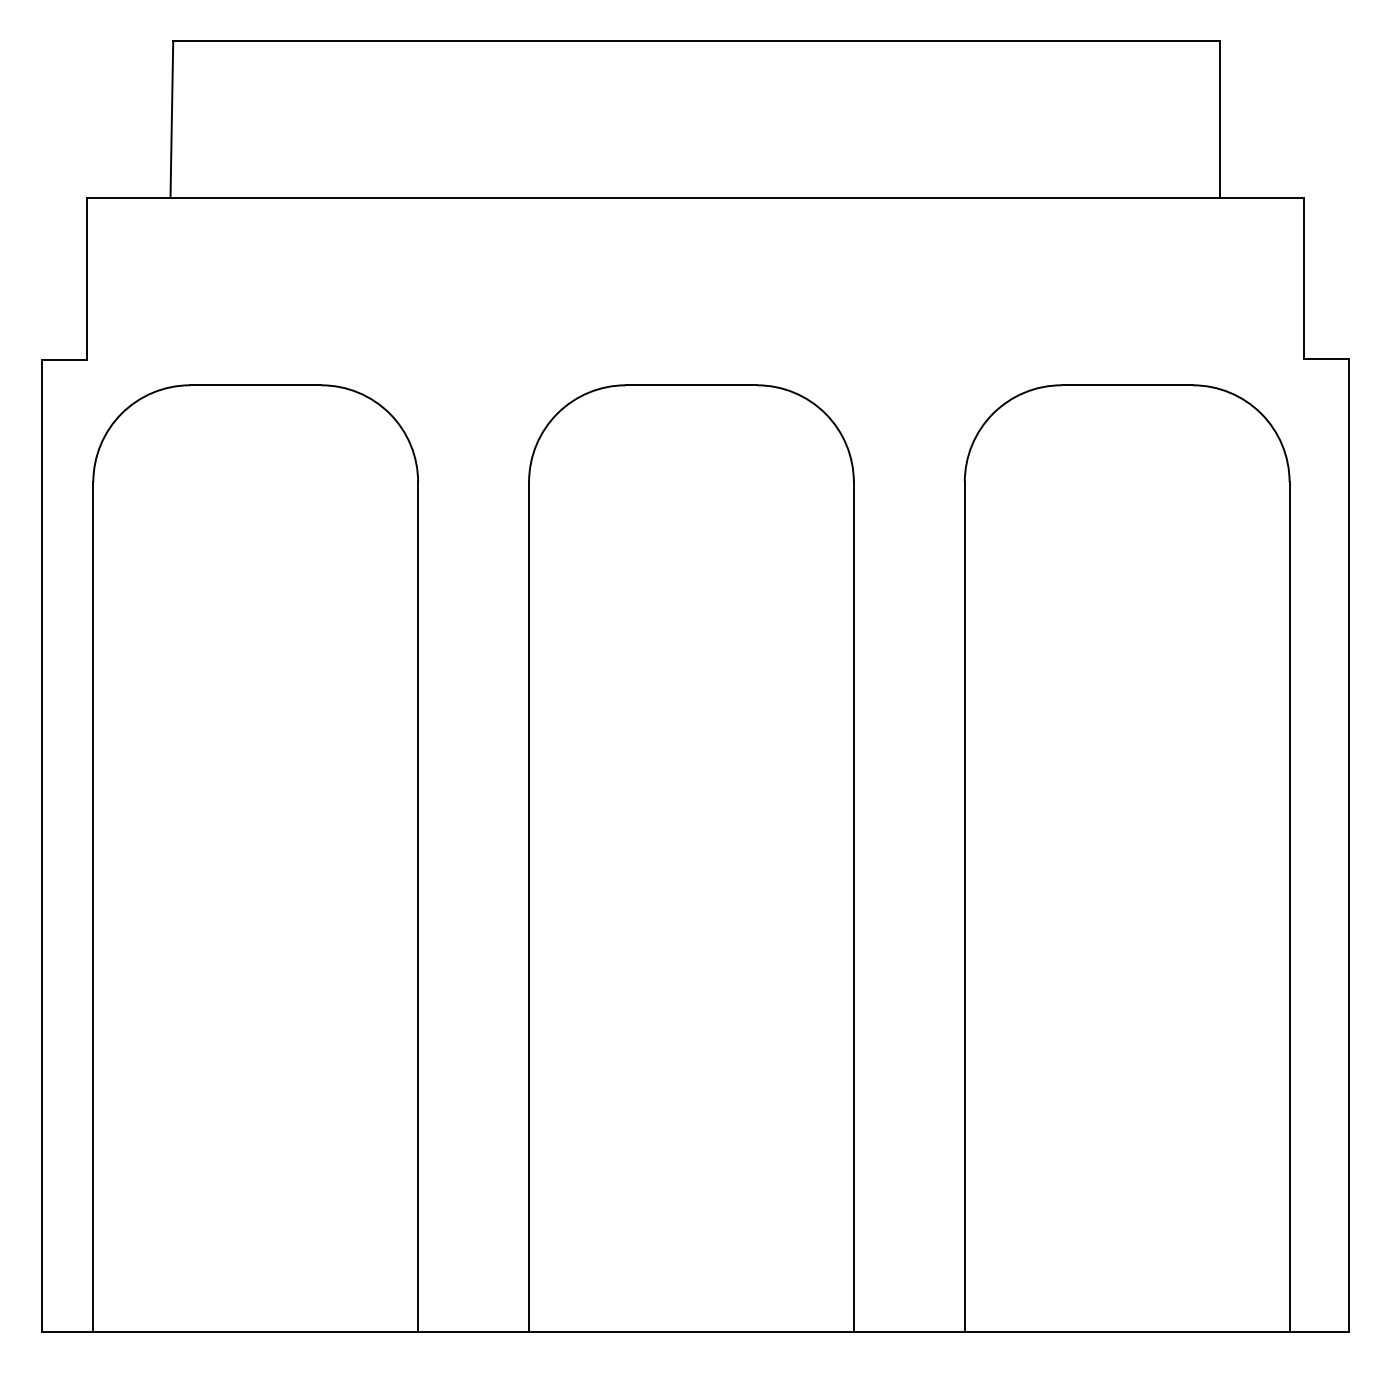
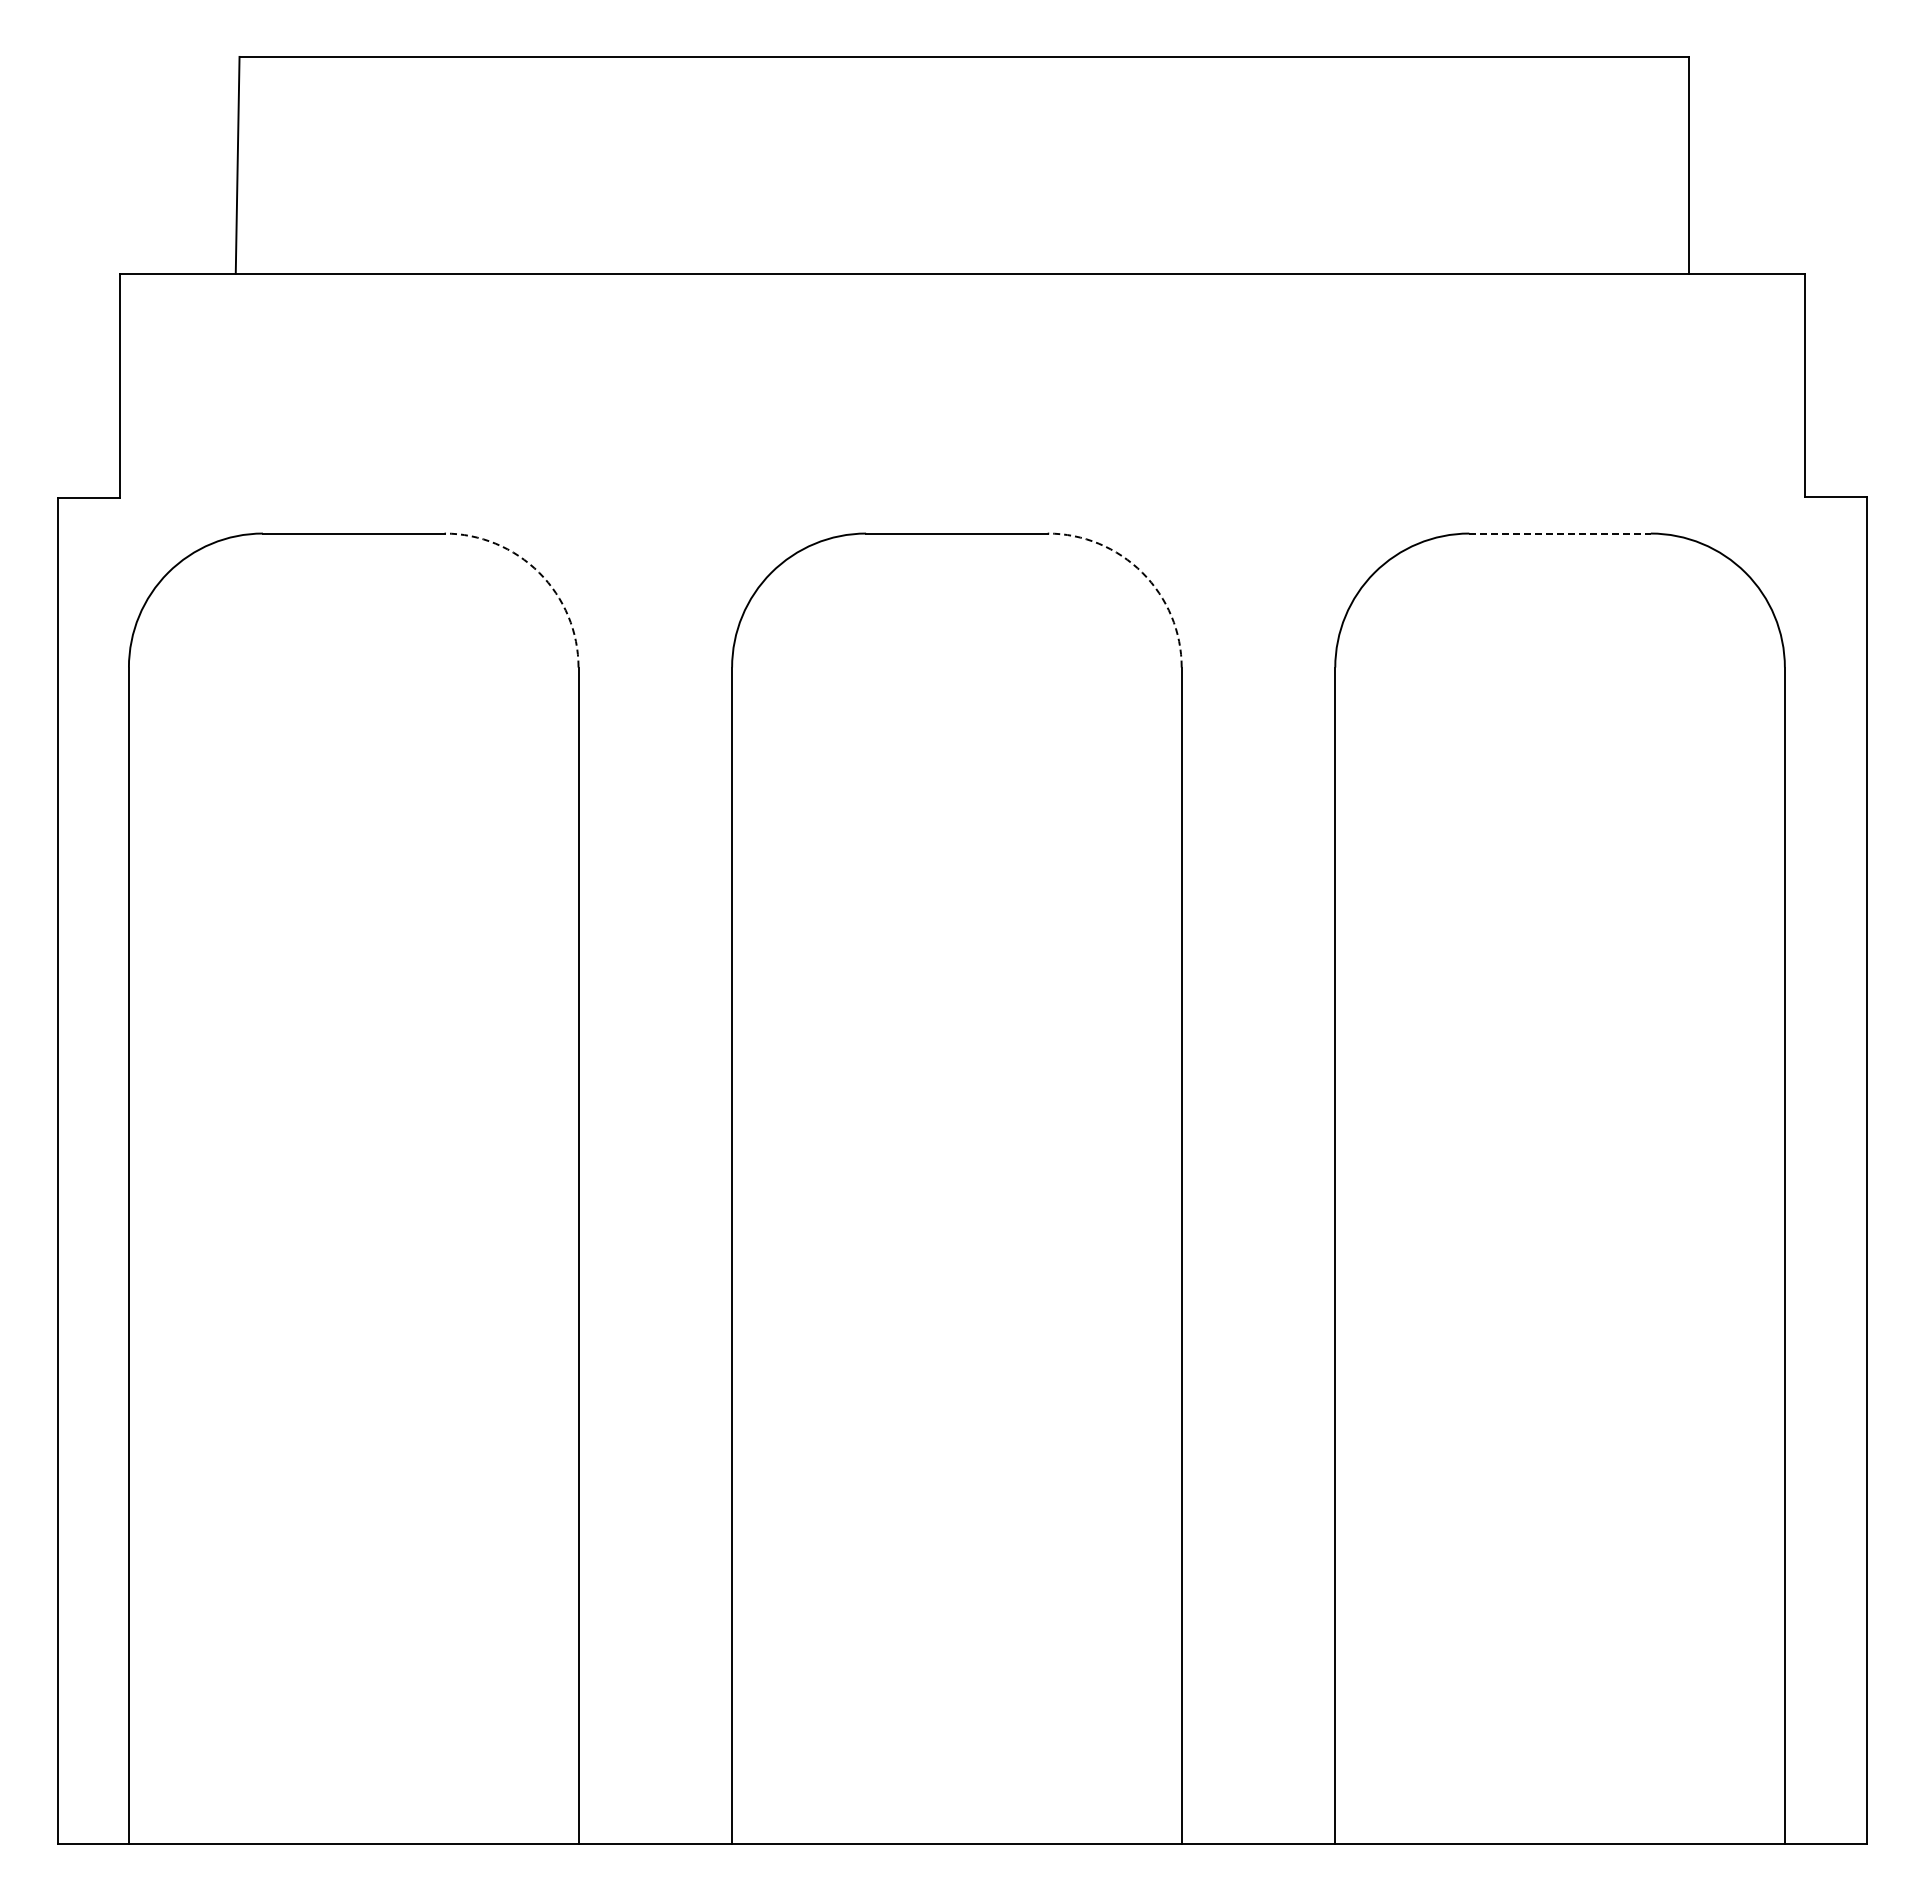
line: (1127, 385) -> (1560, 533), solid -> dashed
arc: (389, 413) -> (539, 572), solid -> dashed
arc: (825, 413) -> (1142, 572), solid -> dashed

